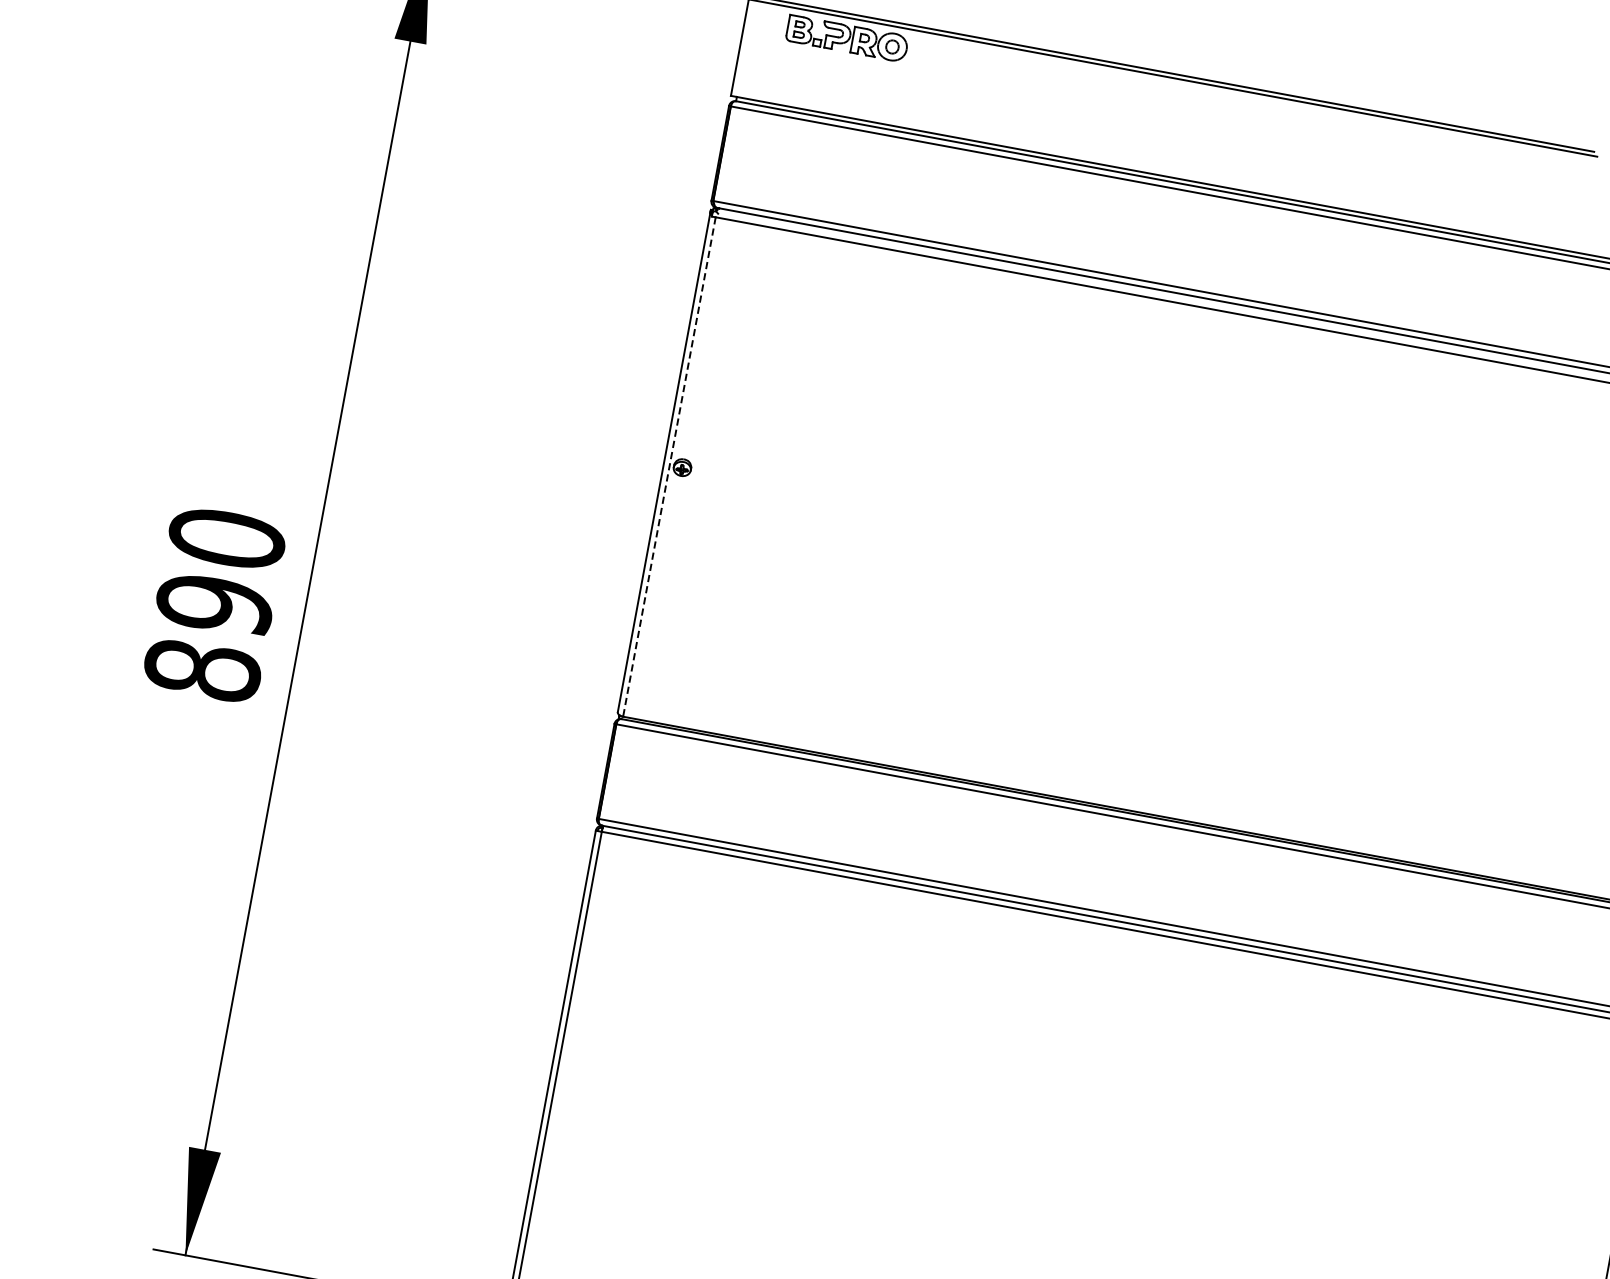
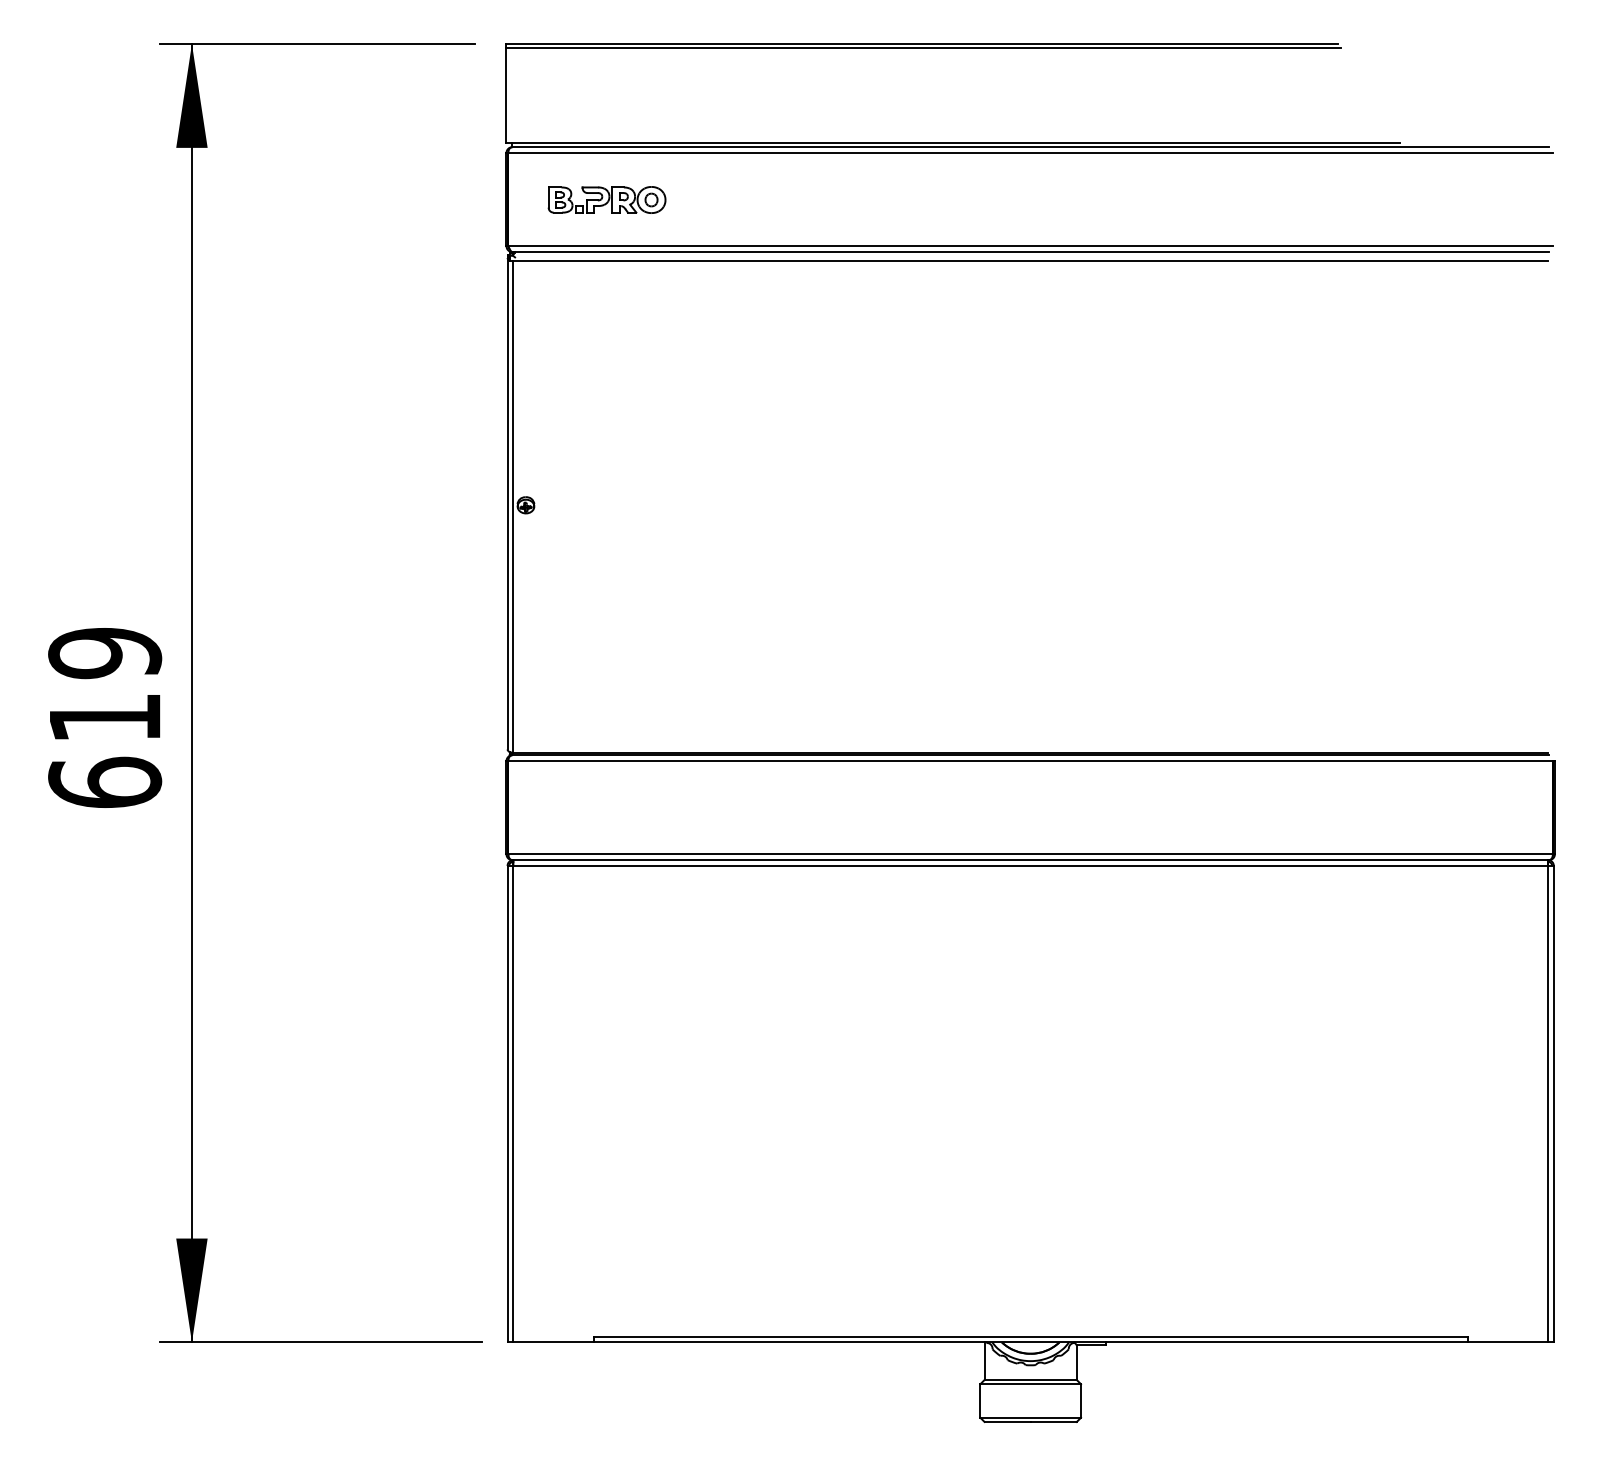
part: (846, 37) -> (606, 199), moved
line: (669, 466) -> (513, 506), dashed -> solid
text: (215, 604) -> (105, 717), 890 -> 619

